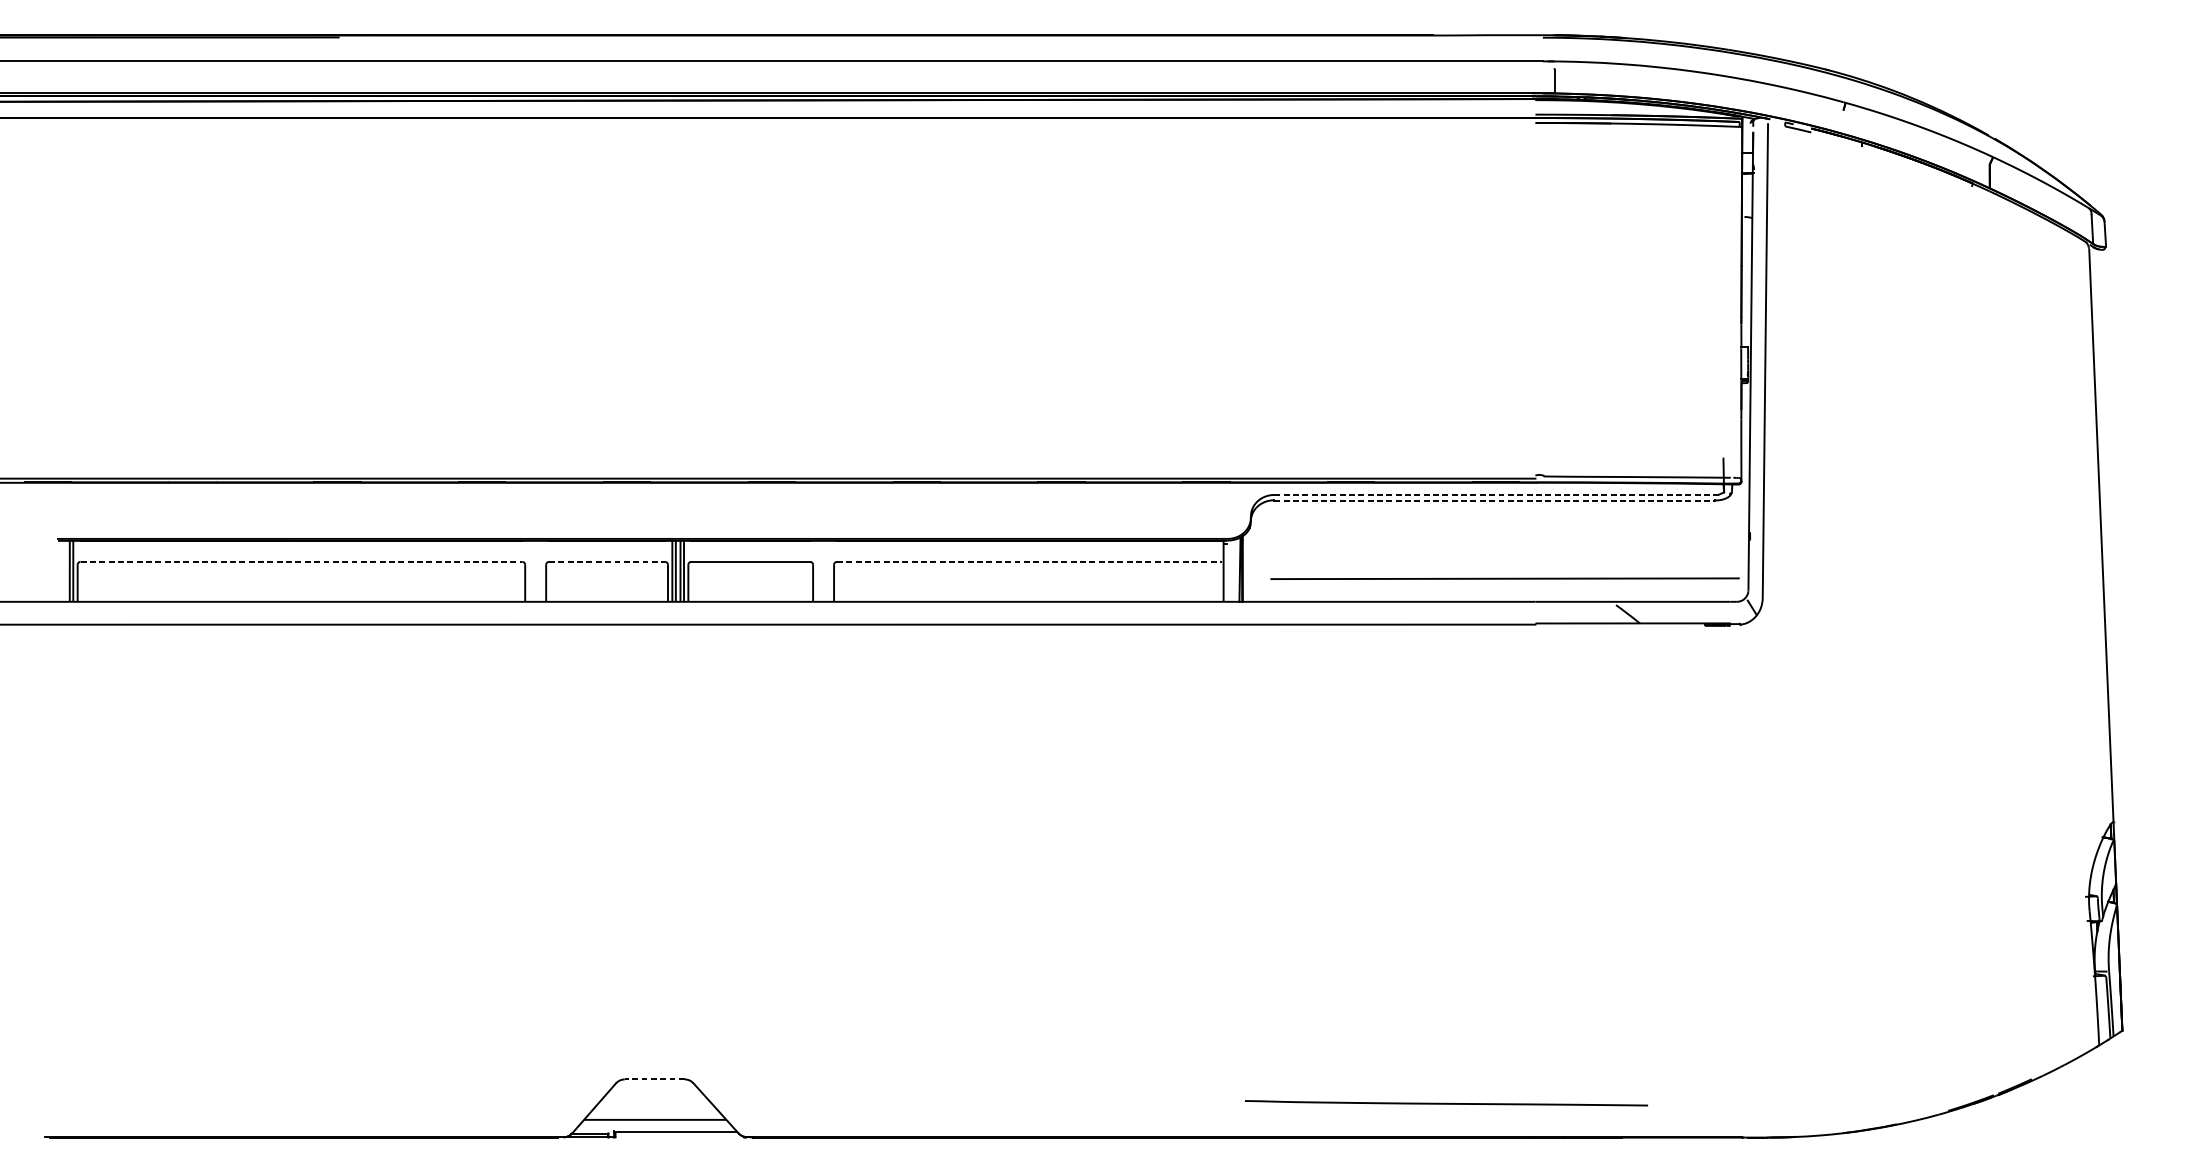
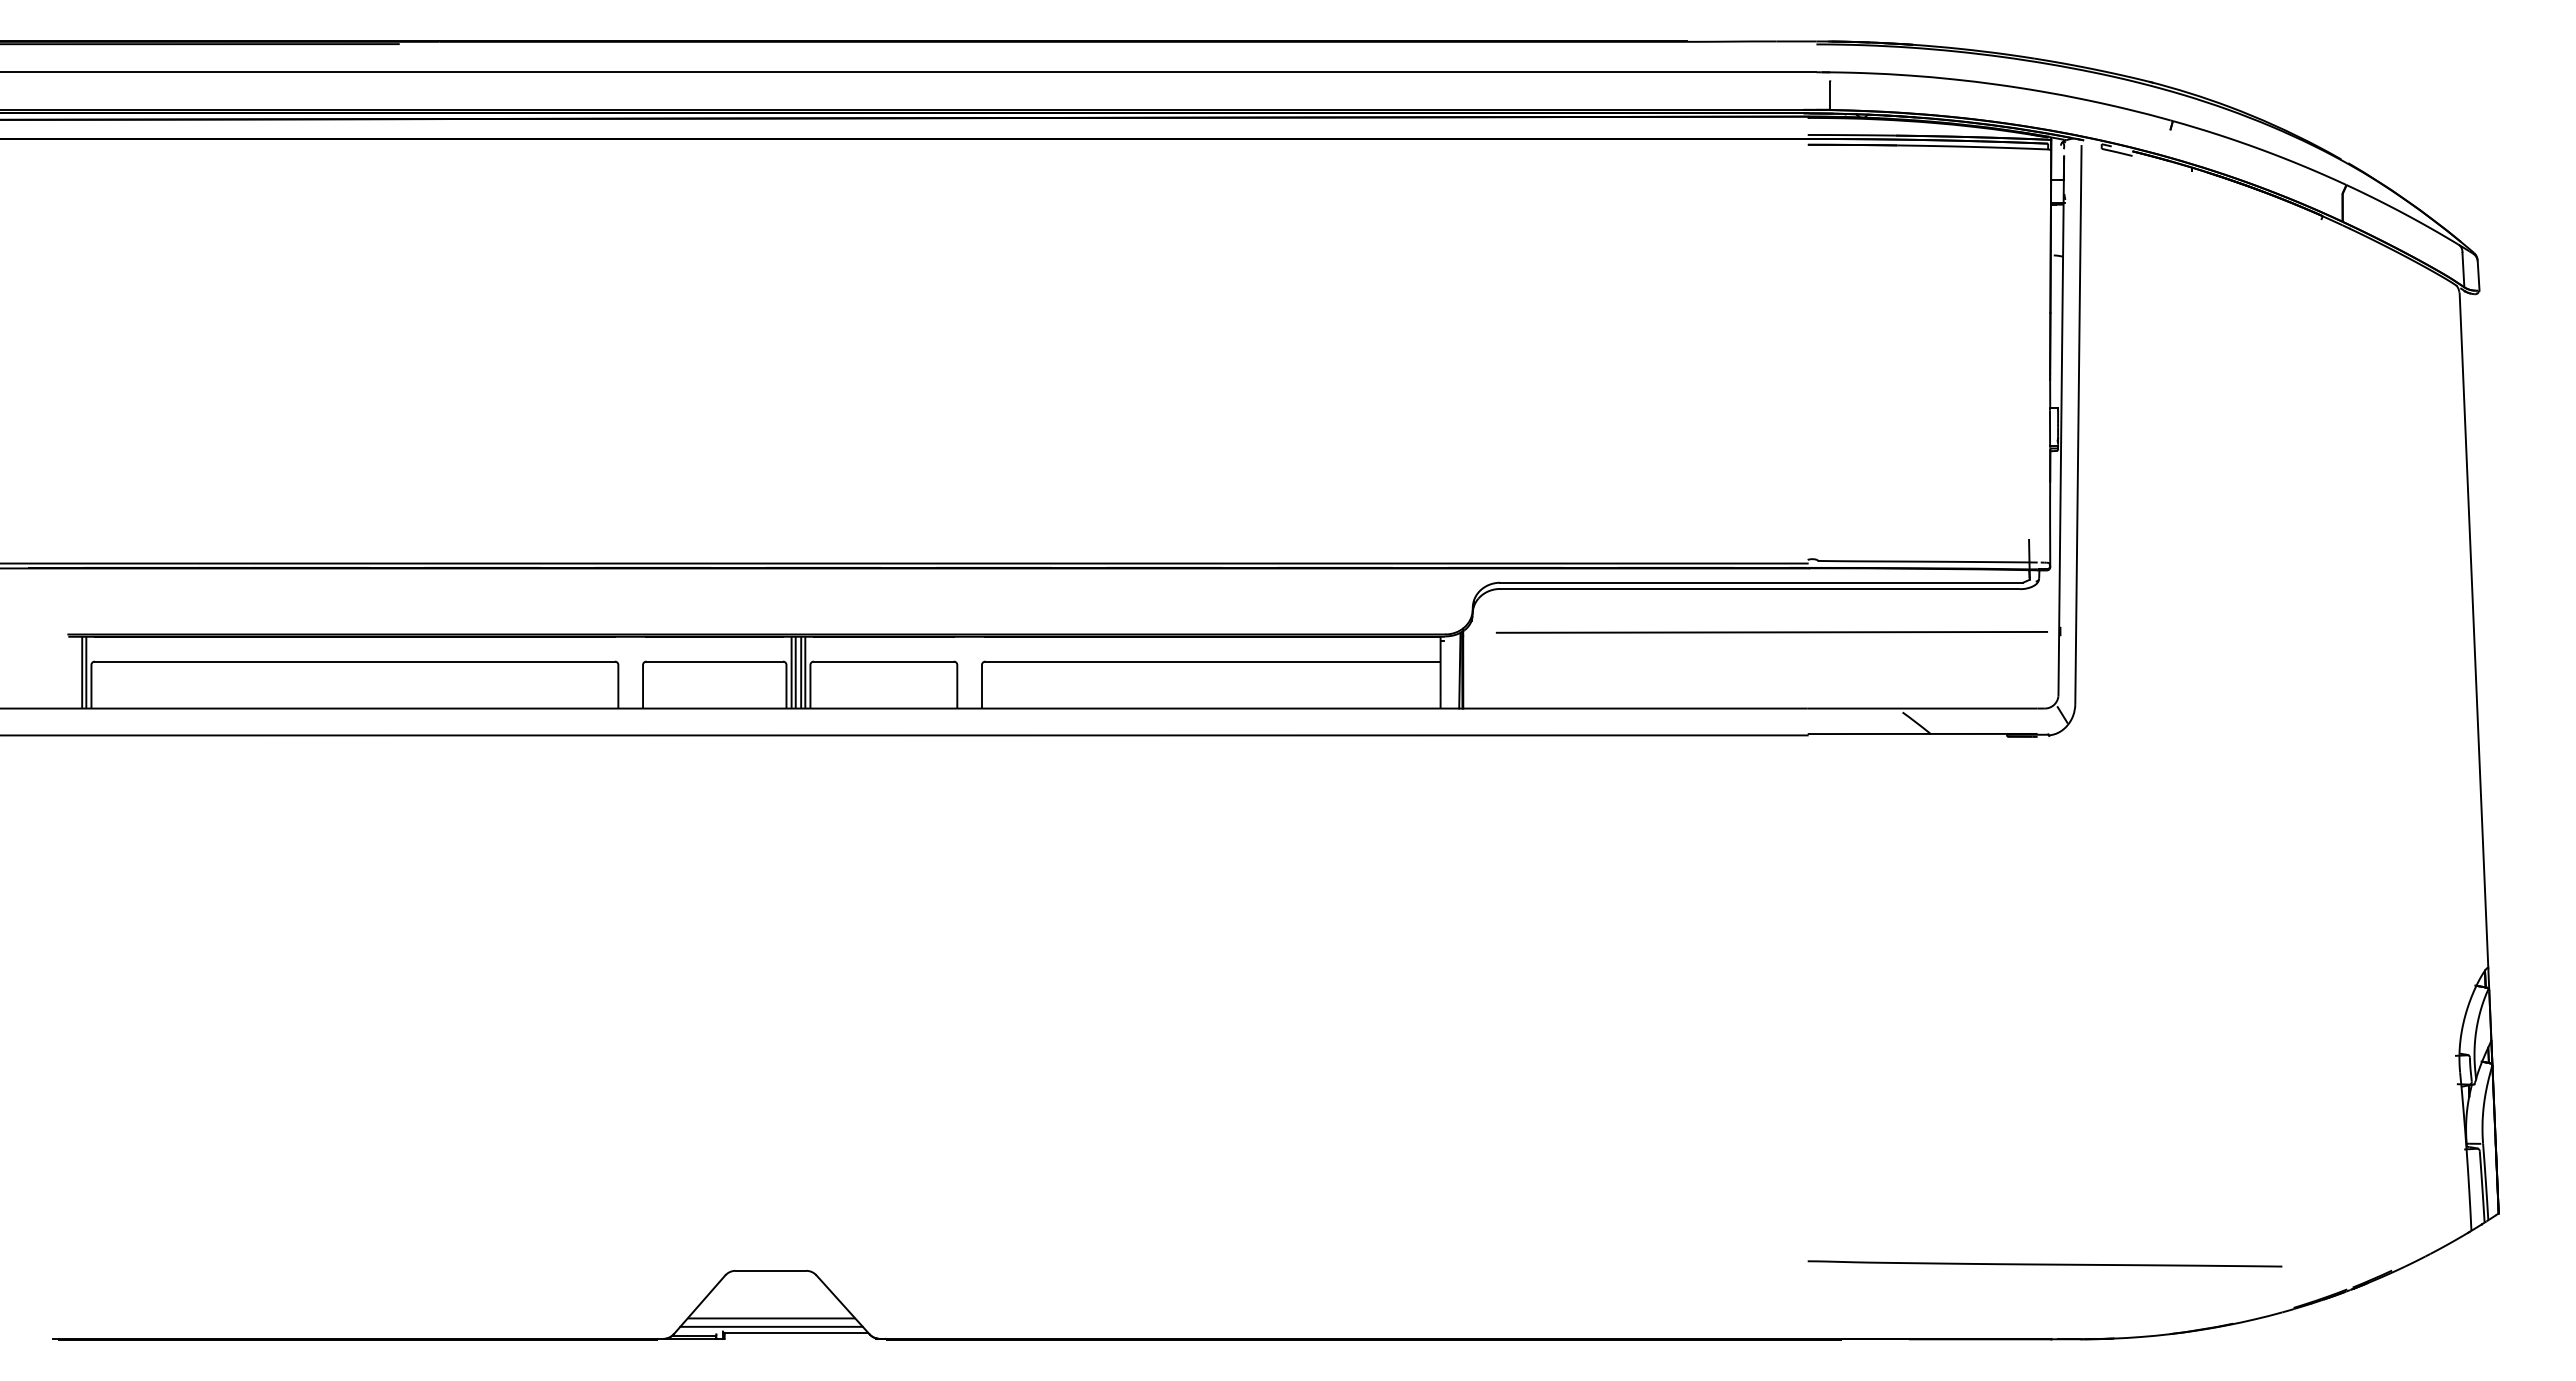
line: (1497, 494) -> (1762, 582), dashed -> solid
line: (1494, 500) -> (1759, 589), dashed -> solid
line: (301, 561) -> (355, 661), dashed -> solid
line: (607, 561) -> (715, 661), dashed -> solid
line: (1029, 561) -> (1212, 661), dashed -> solid
line: (1504, 578) -> (1771, 632), moved
line: (654, 1079) -> (770, 1270), dashed -> solid
line: (1446, 1102) -> (2044, 1263), moved
line: (655, 1126) -> (771, 1326), added

